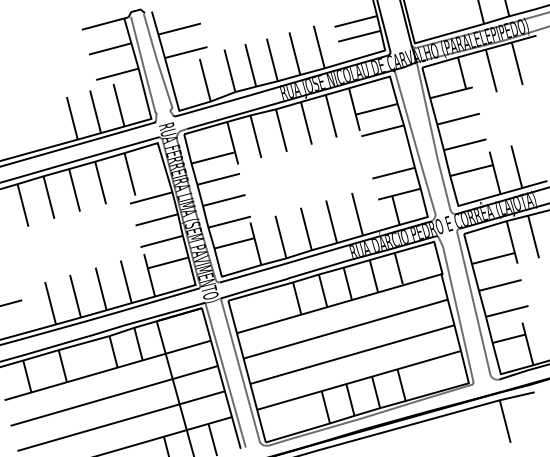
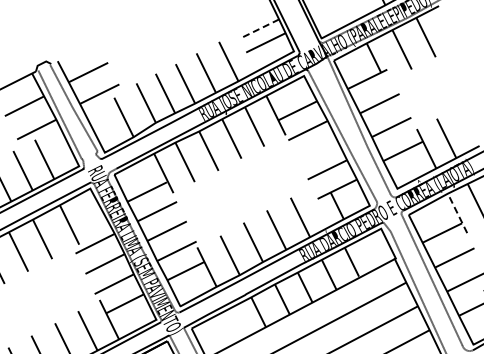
line: (355, 21) -> (259, 29), solid -> dashed
line: (512, 242) -> (457, 213), solid -> dashed

